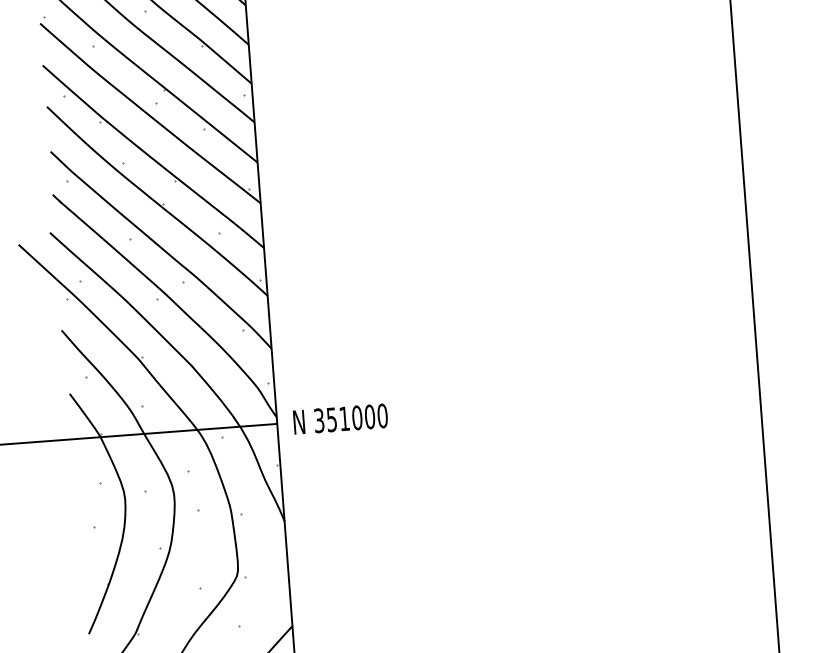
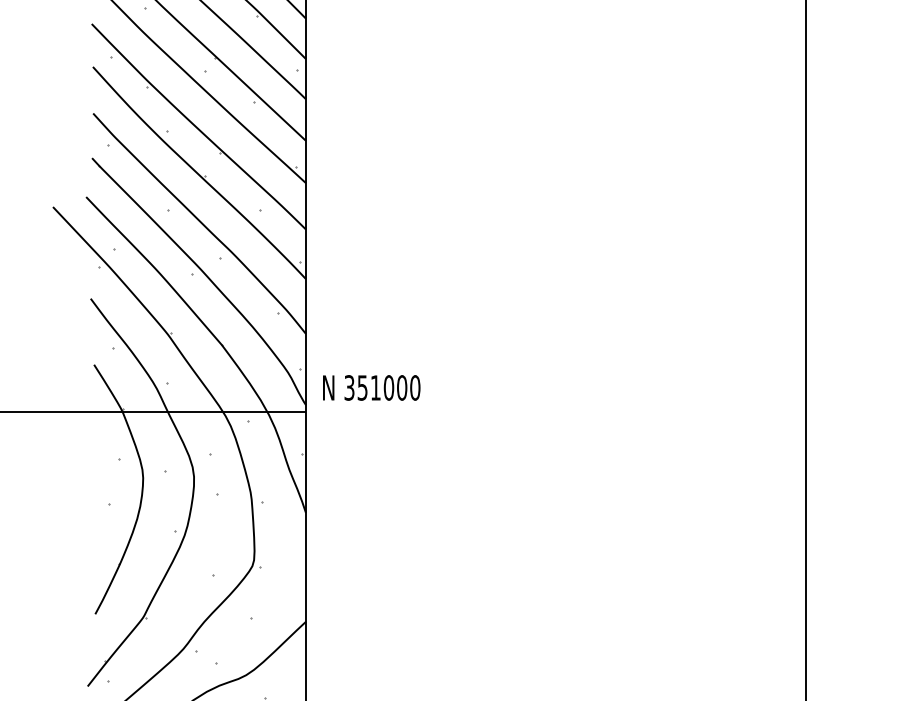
text: (340, 418) -> (371, 387), moved

